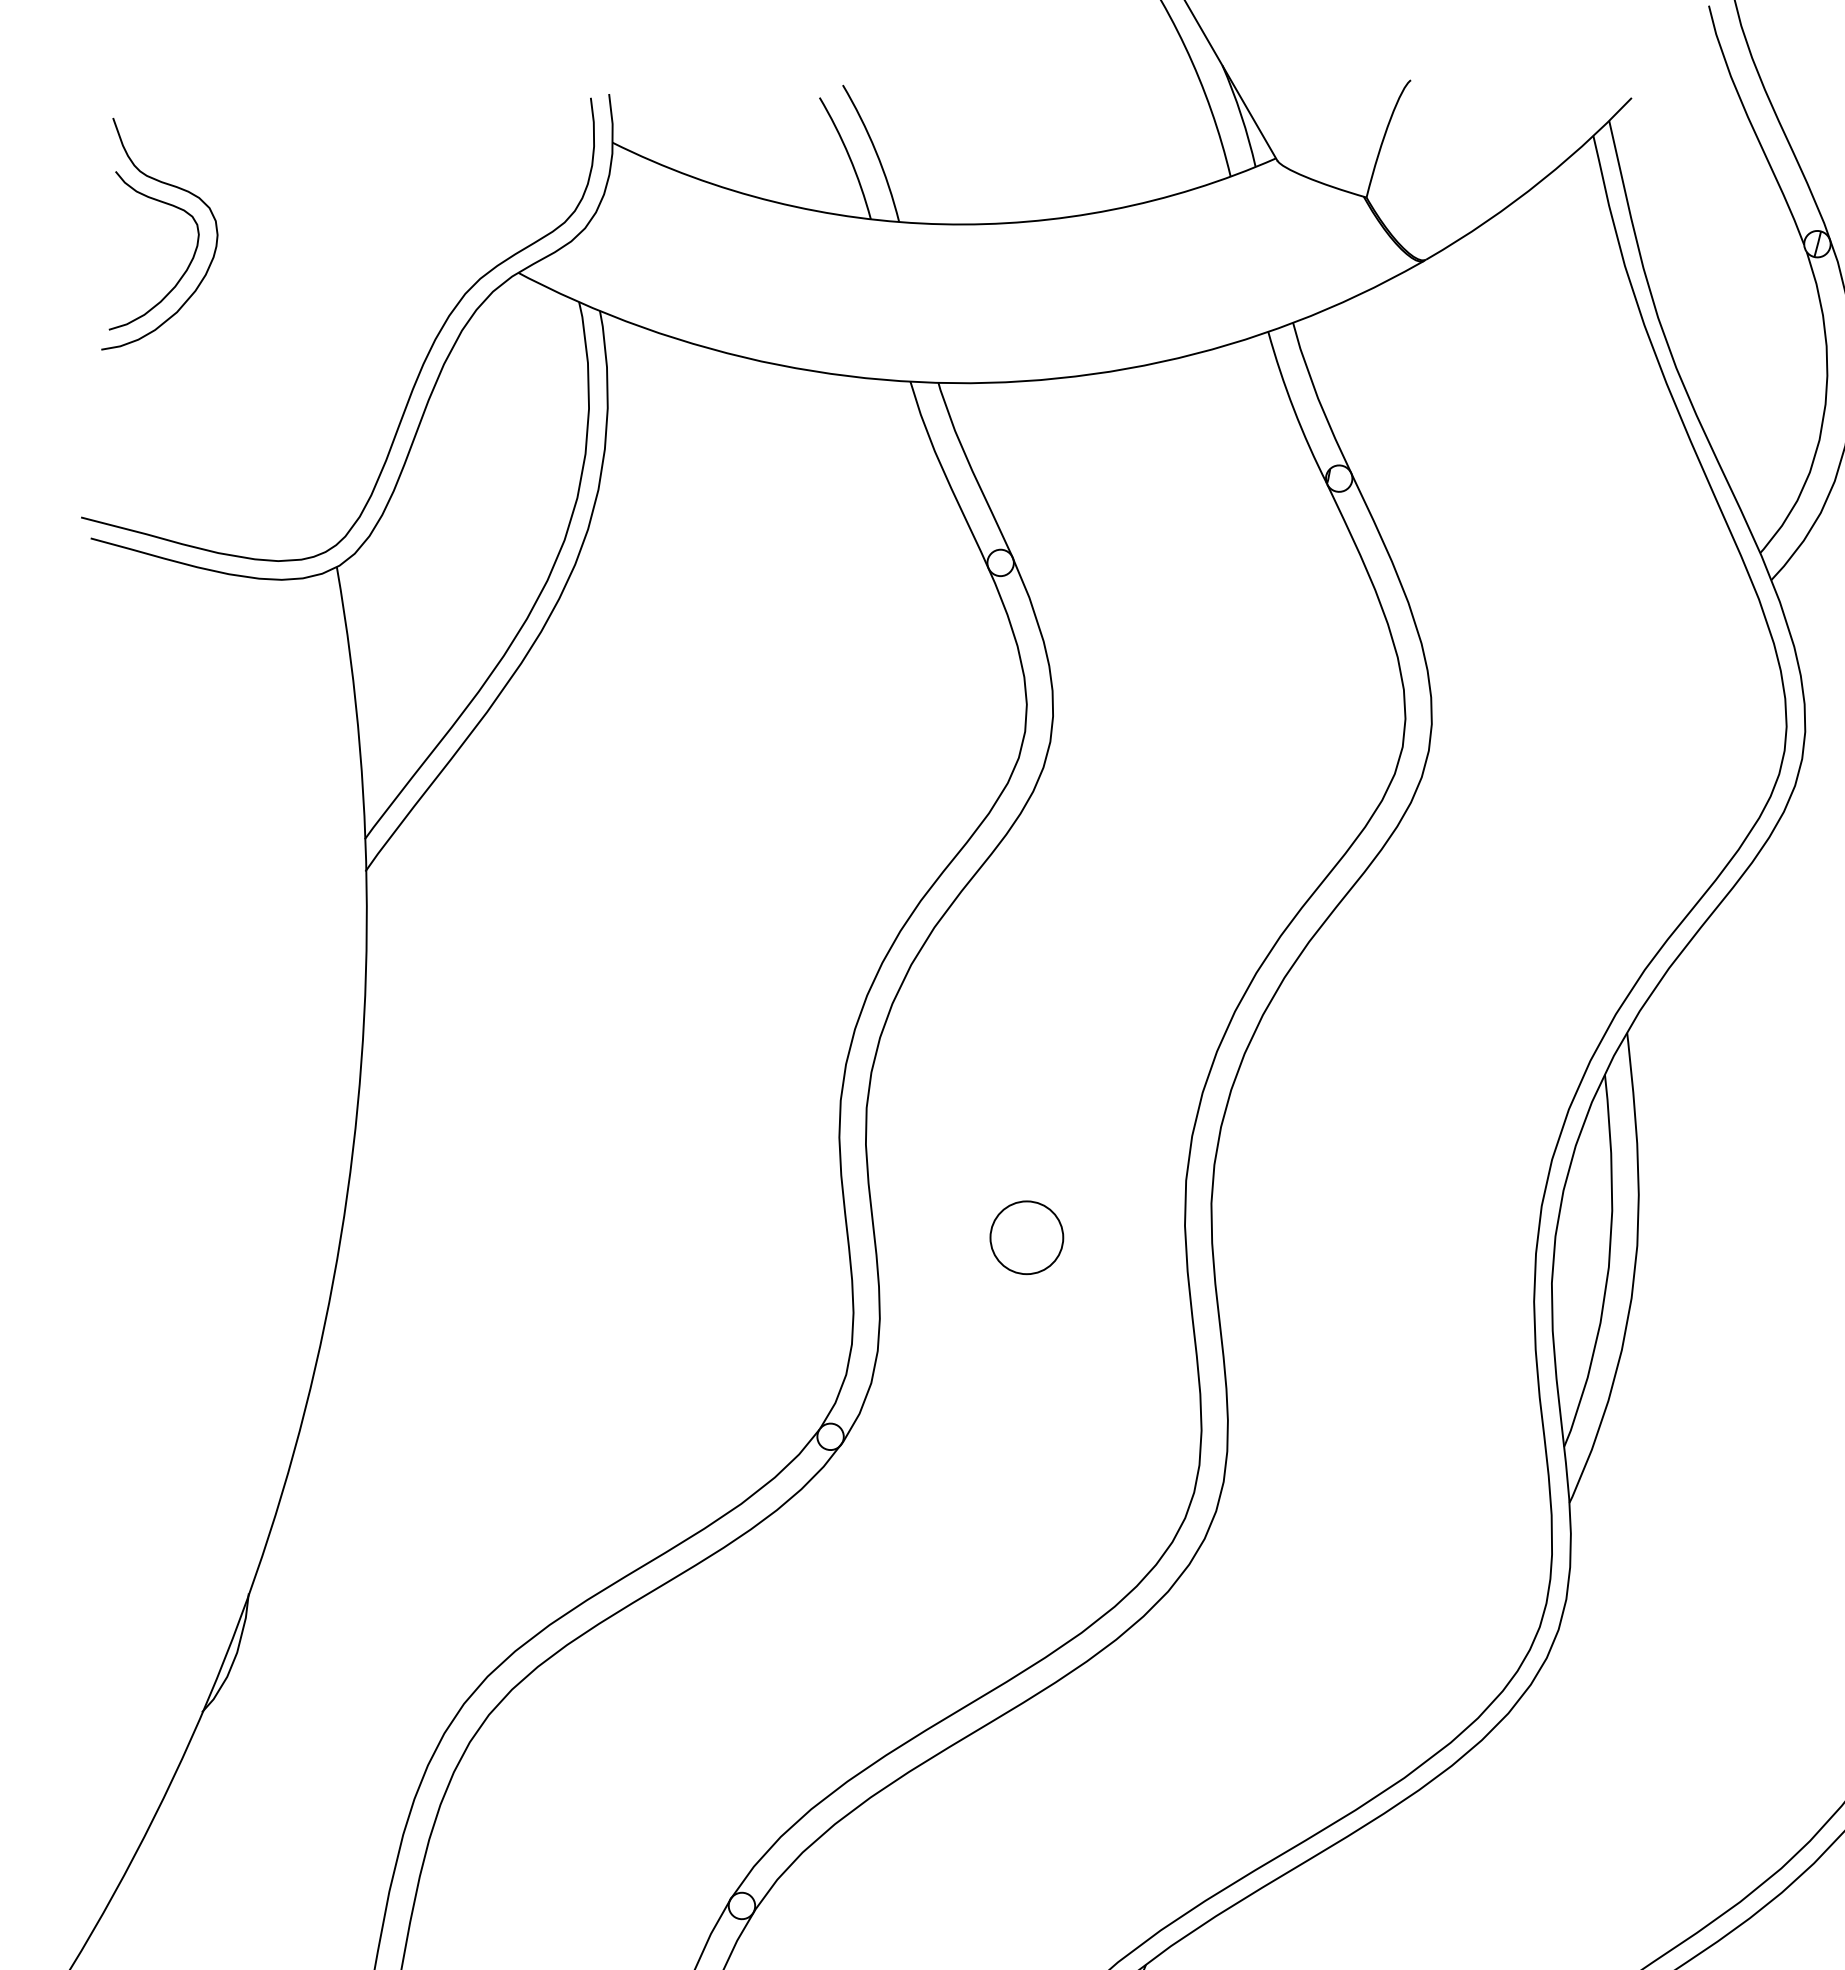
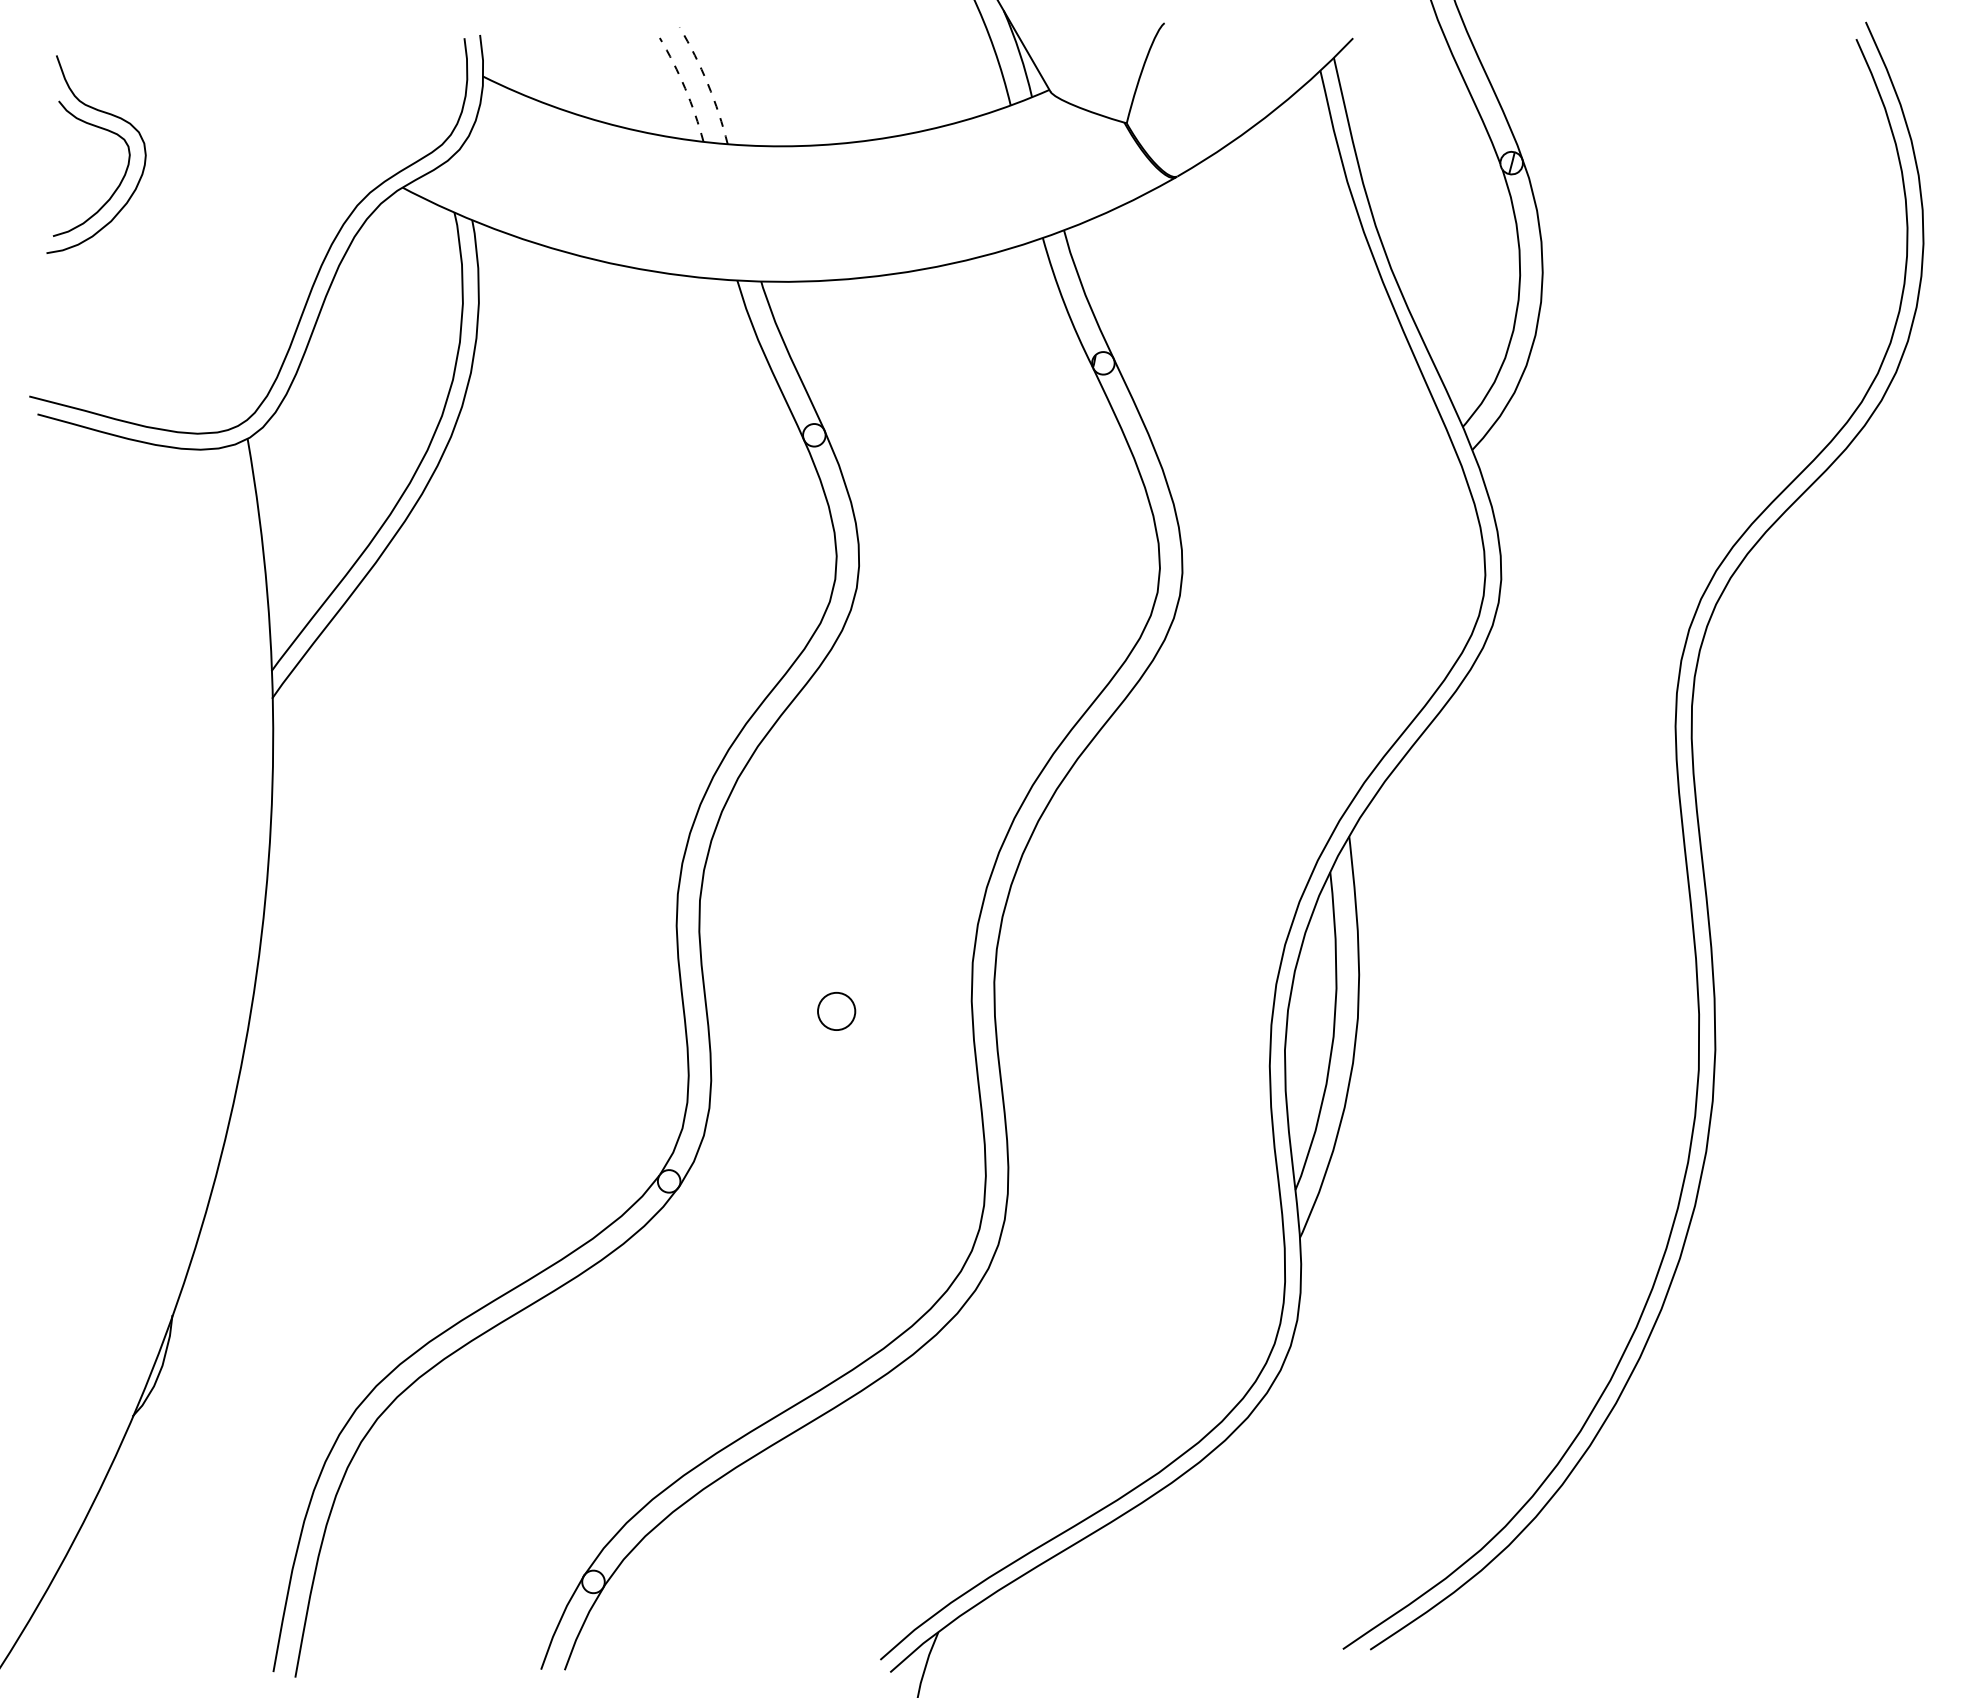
arc: (875, 152) -> (707, 84), solid -> dashed
arc: (849, 156) -> (685, 88), solid -> dashed
circle: (1026, 1237) -> (836, 1011), size x0.6

